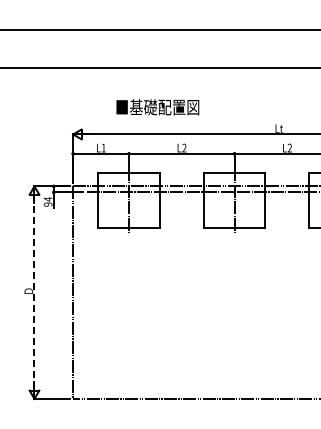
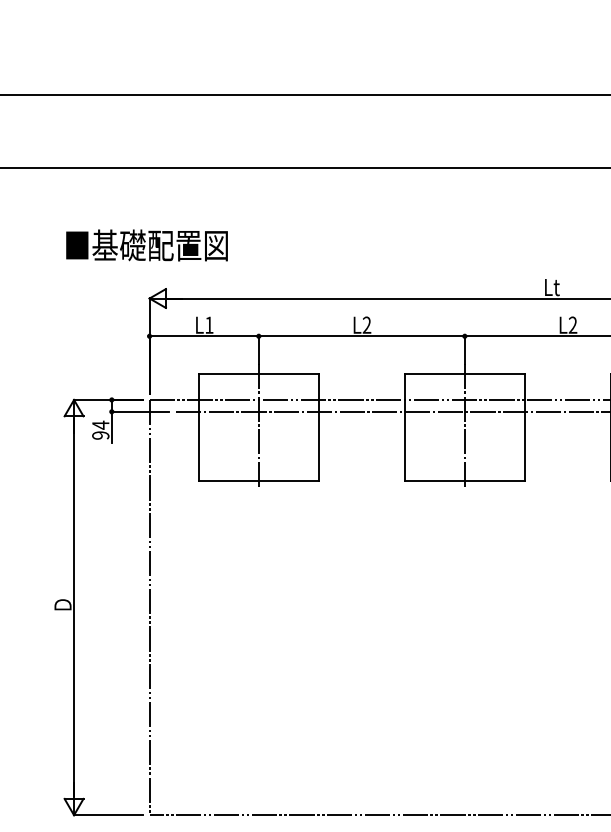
text: (157, 107) -> (146, 245), moved
line: (34, 292) -> (74, 607), dashed -> solid

